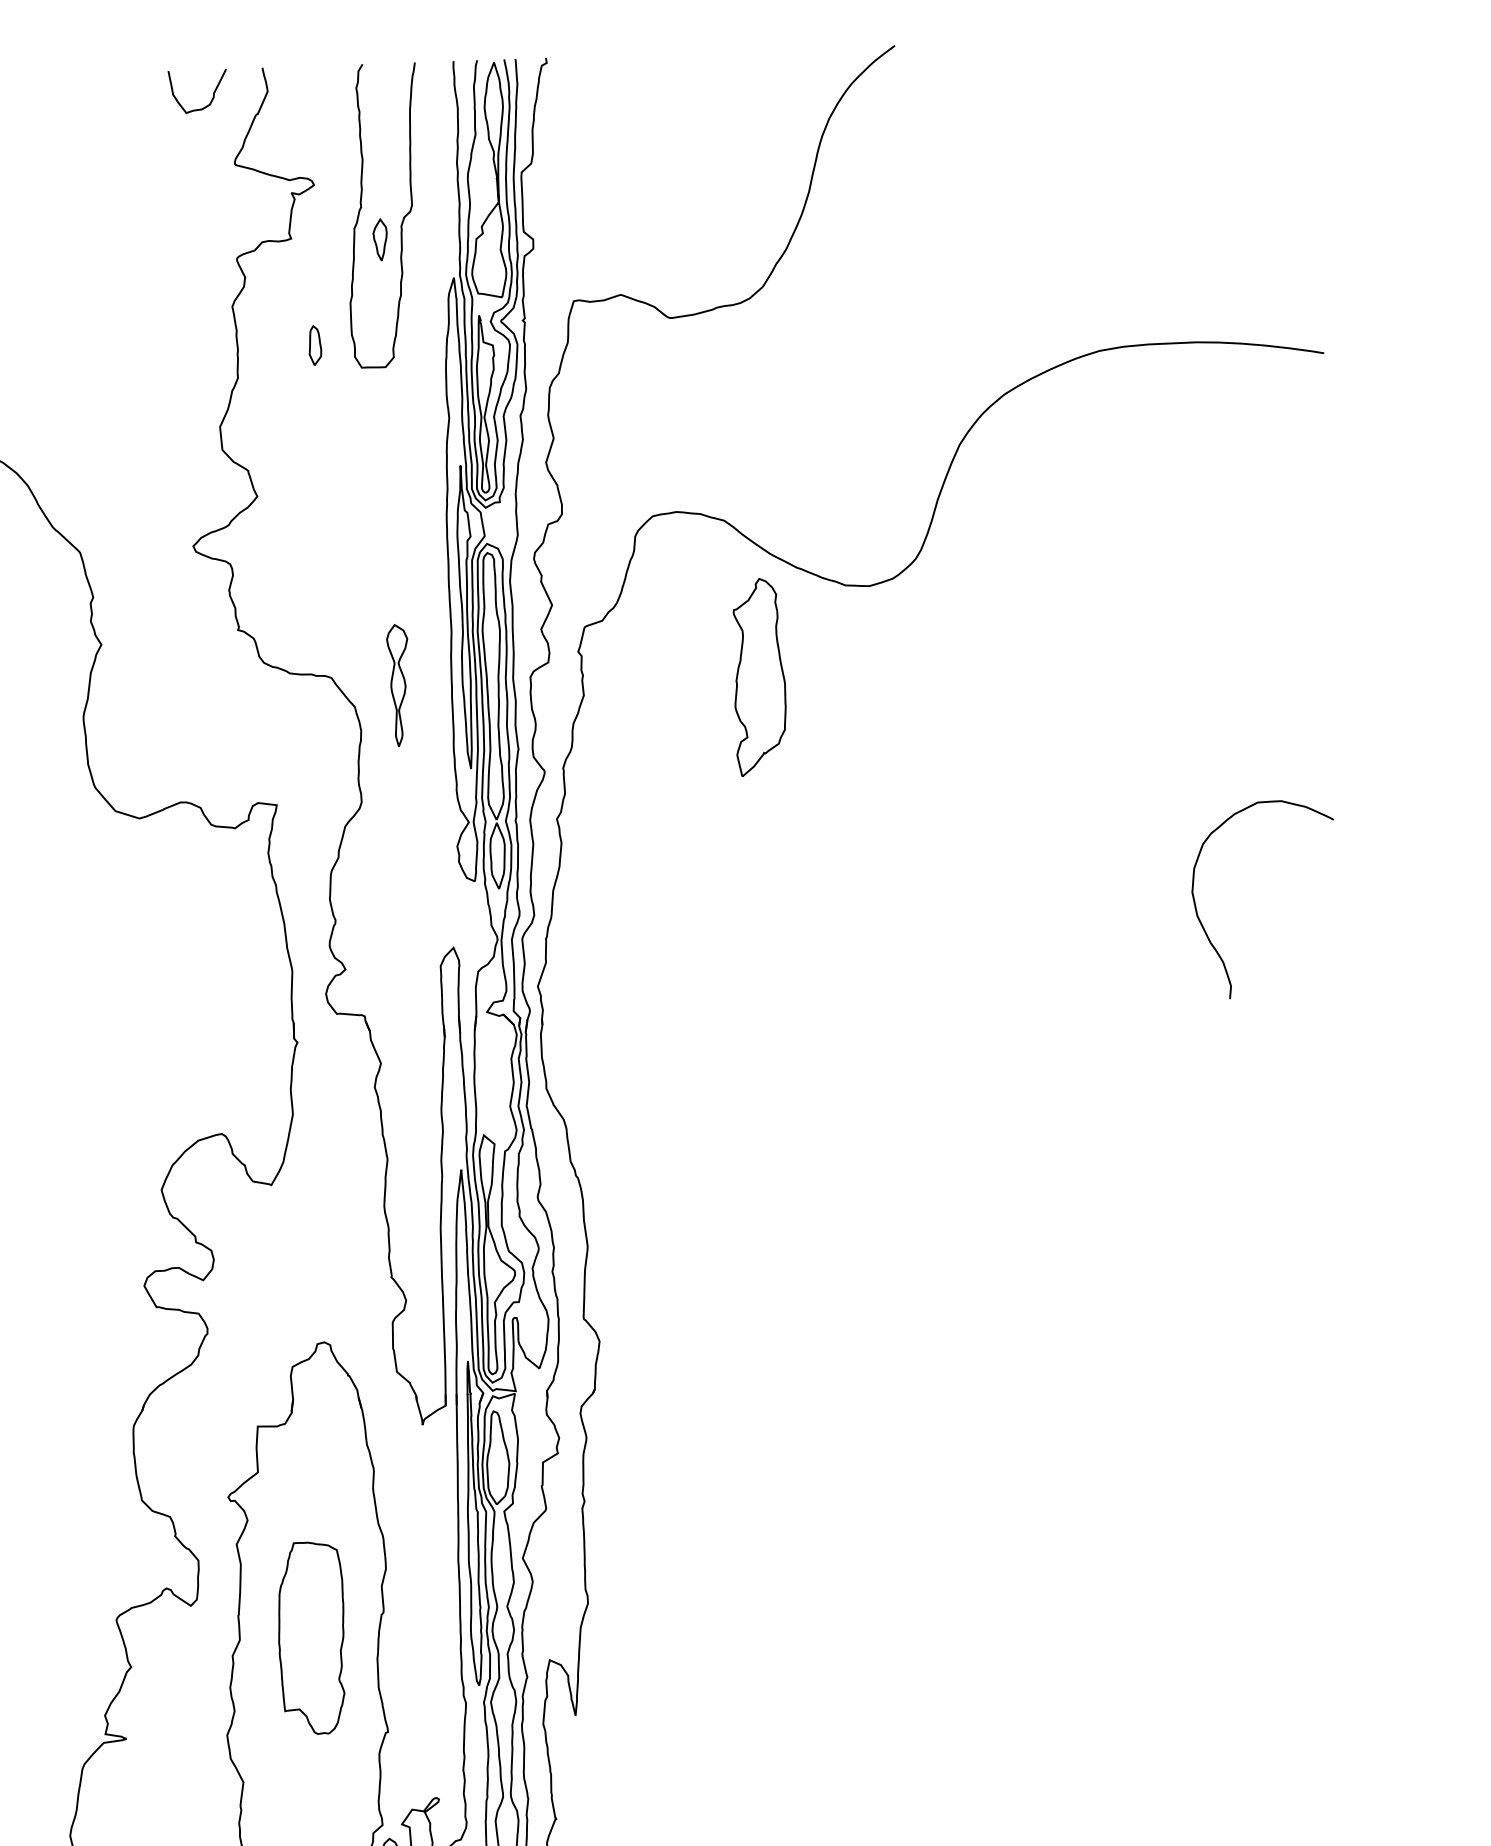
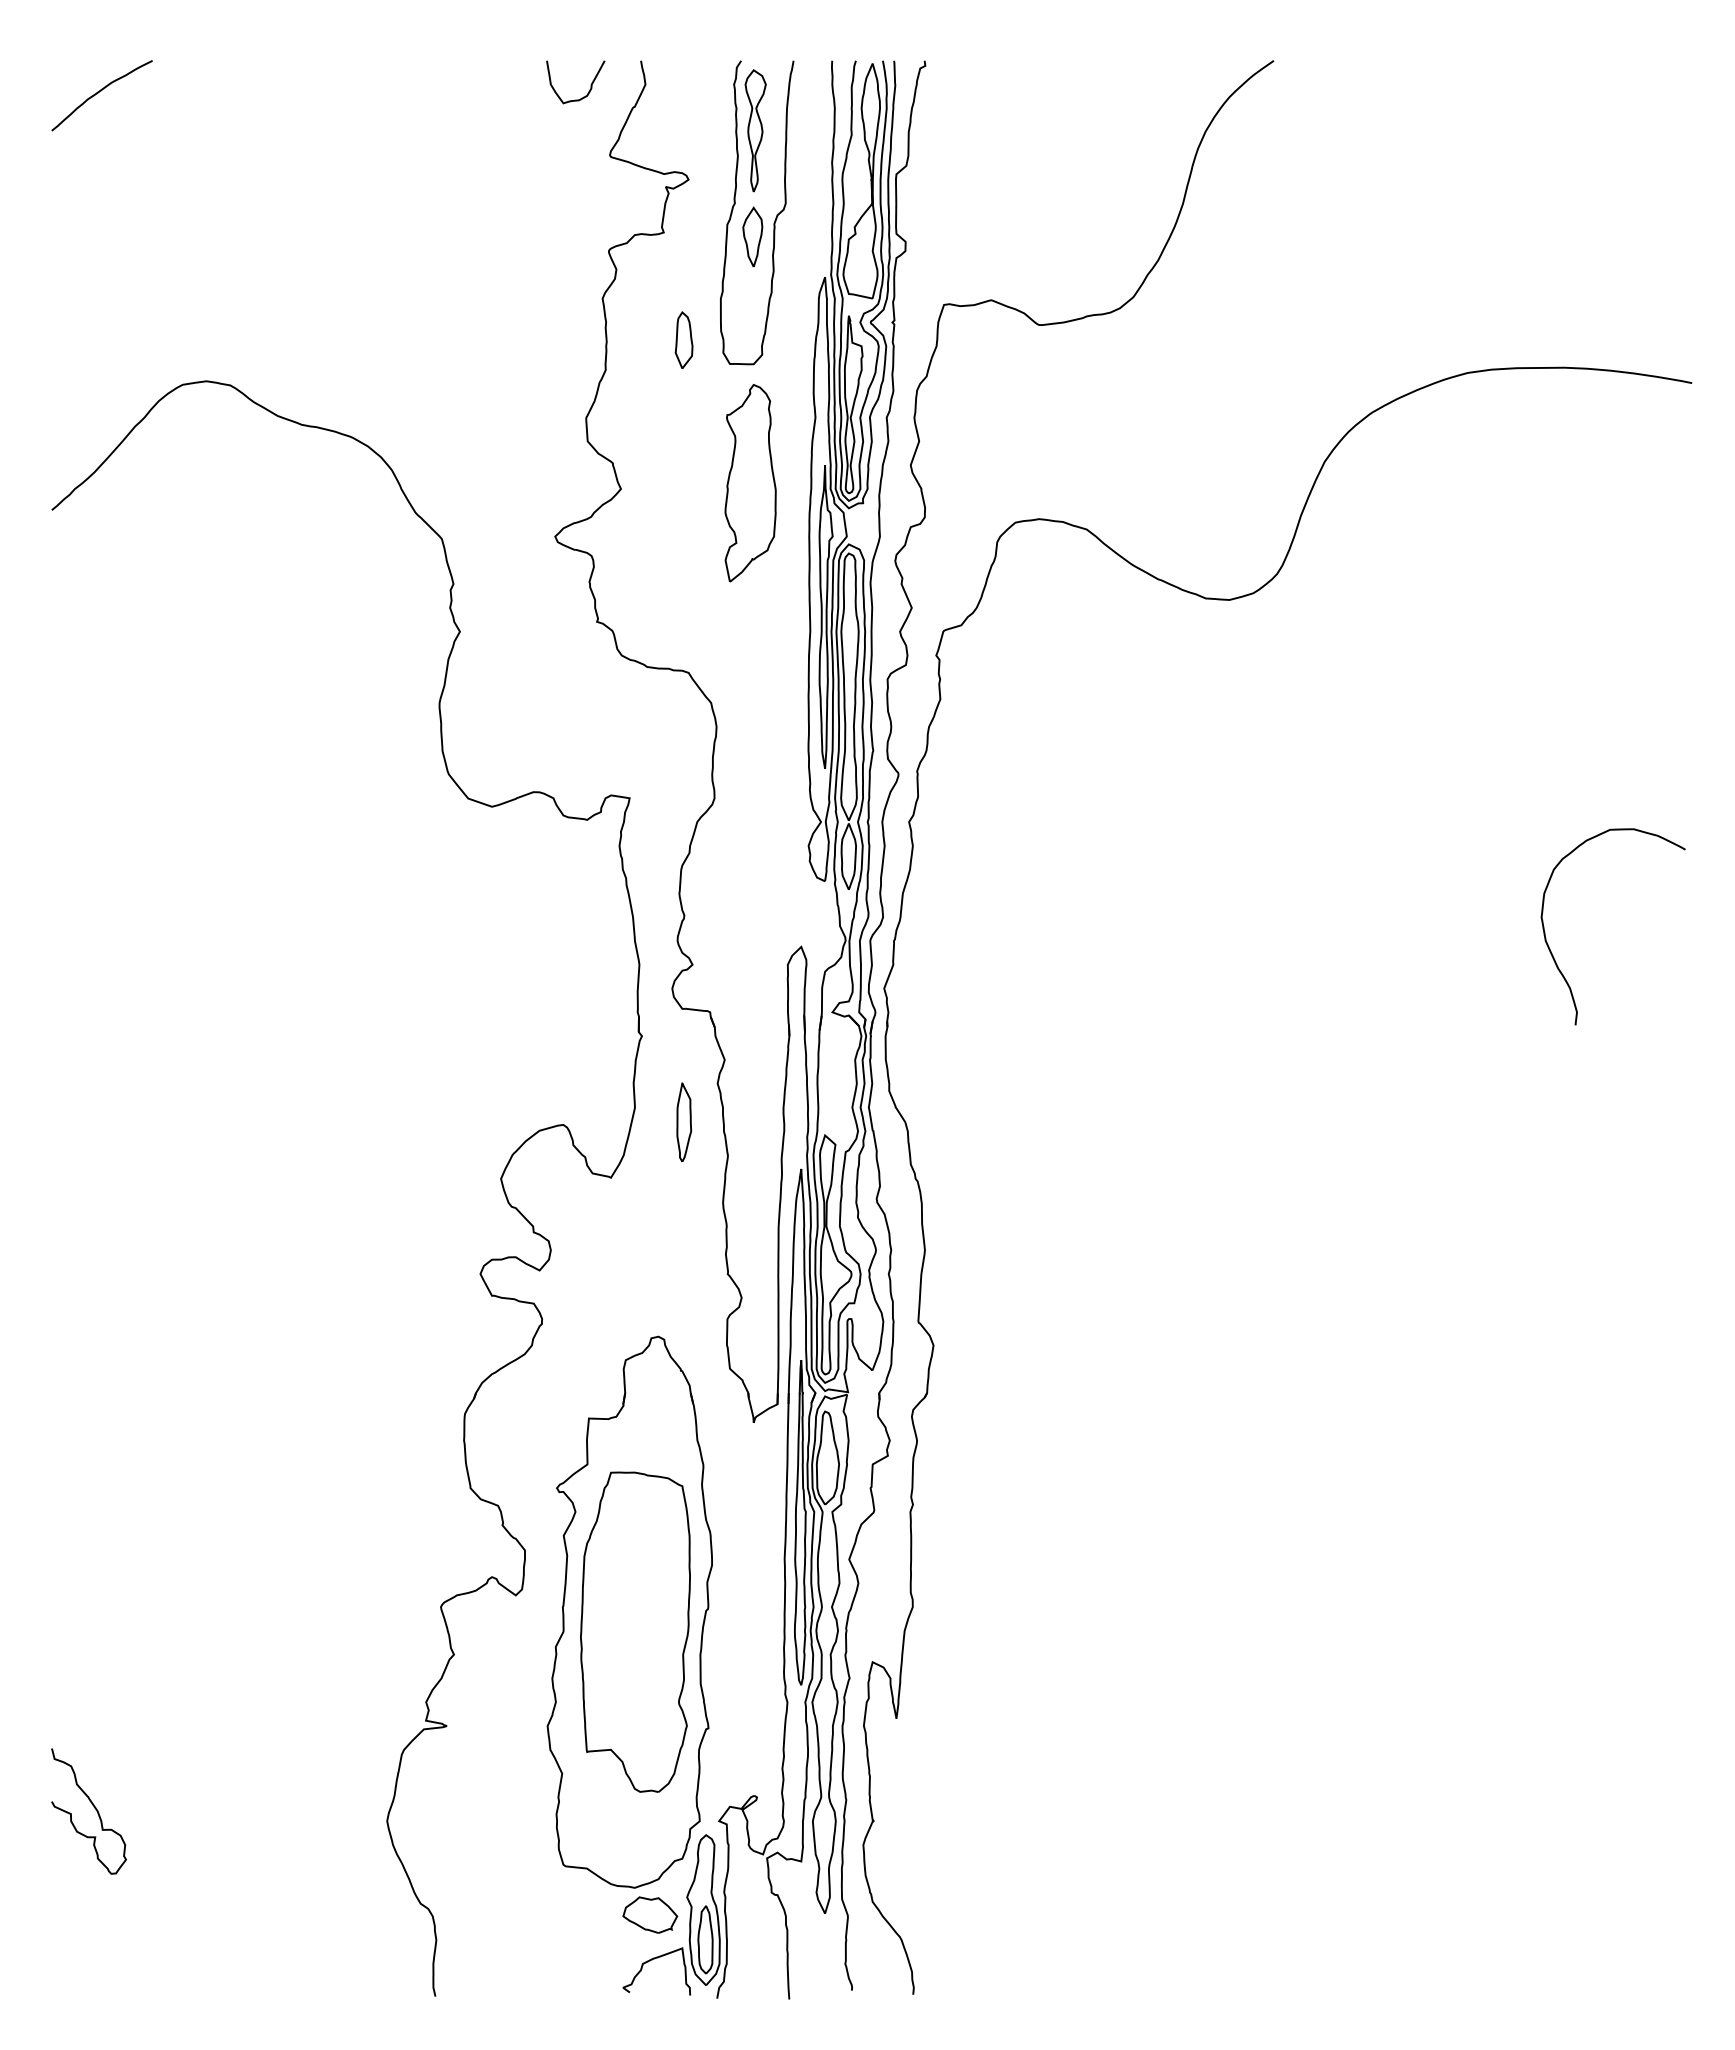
part: (379, 239) -> (752, 236), size x1.43
part: (314, 344) -> (683, 339), size x1.43
part: (759, 677) -> (750, 483), moved
part: (398, 685) -> (755, 130), moved
part: (342, 1126) -> (684, 1121), added
part: (311, 1637) -> (635, 1631), size x1.67

